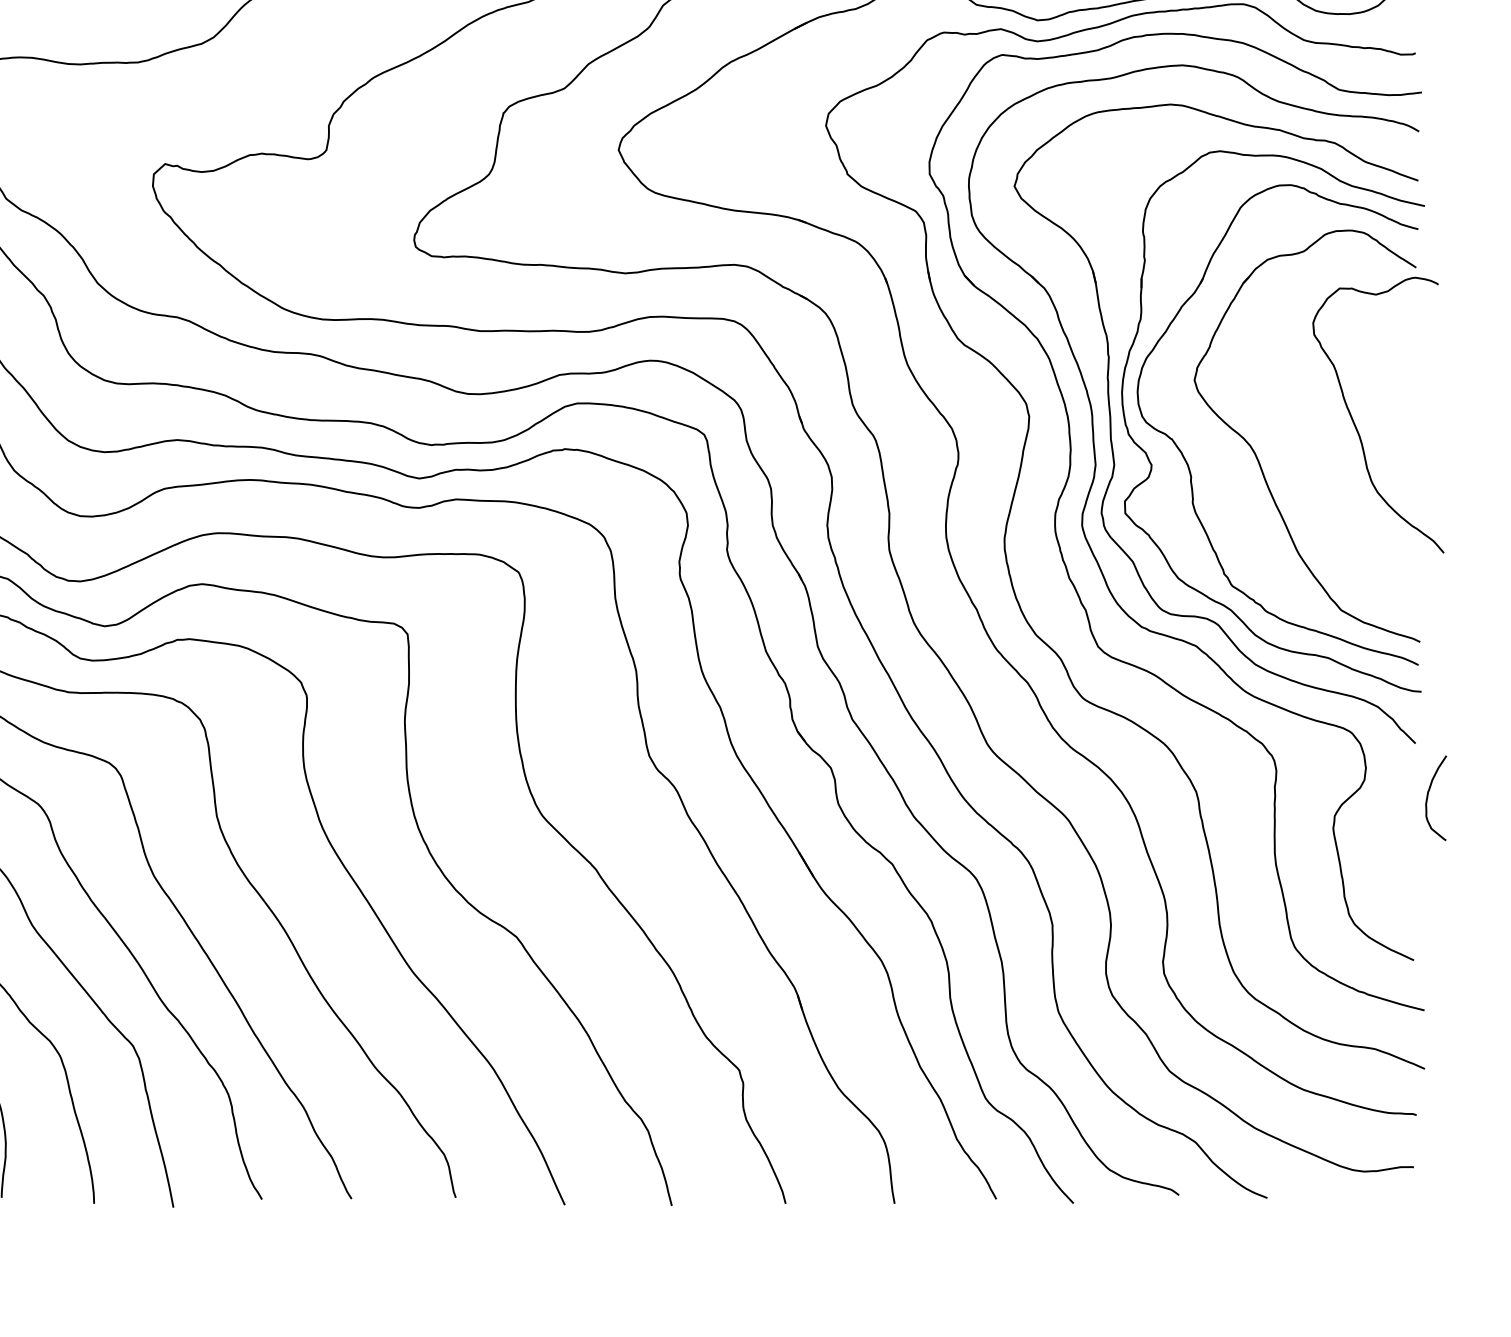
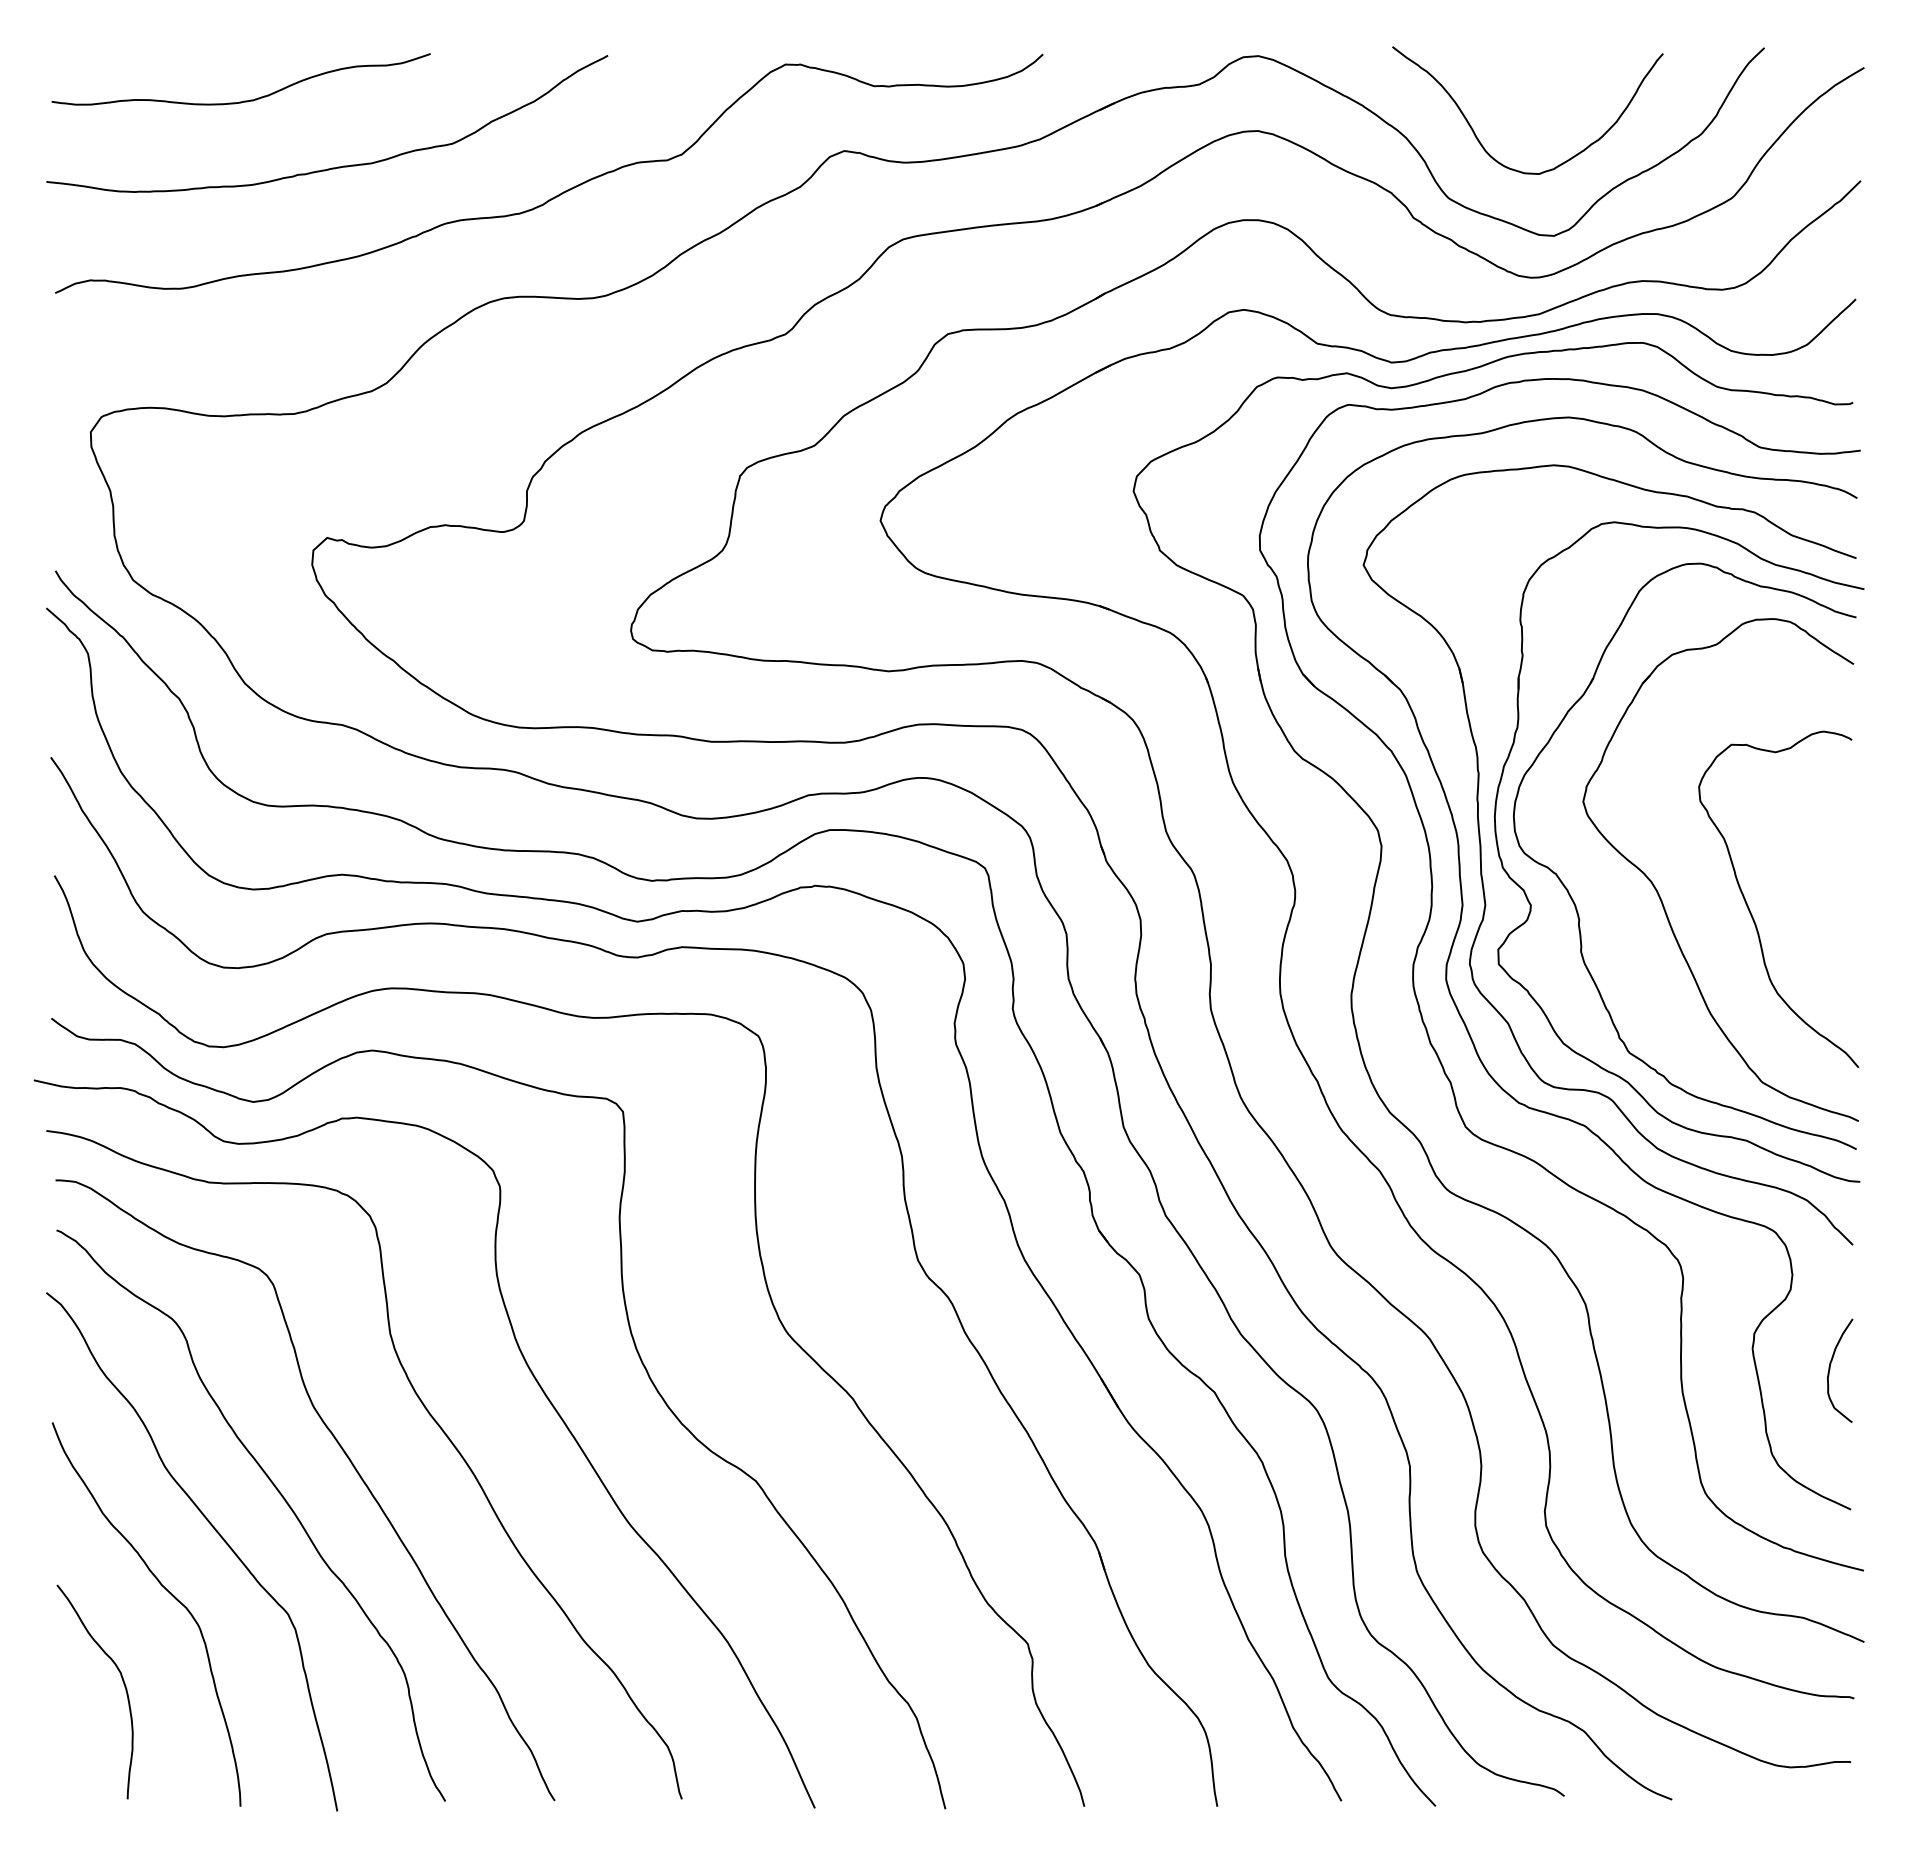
curve: (1354, 421) -> (1749, 907), moved
curve: (1428, 797) -> (1830, 1369), moved

